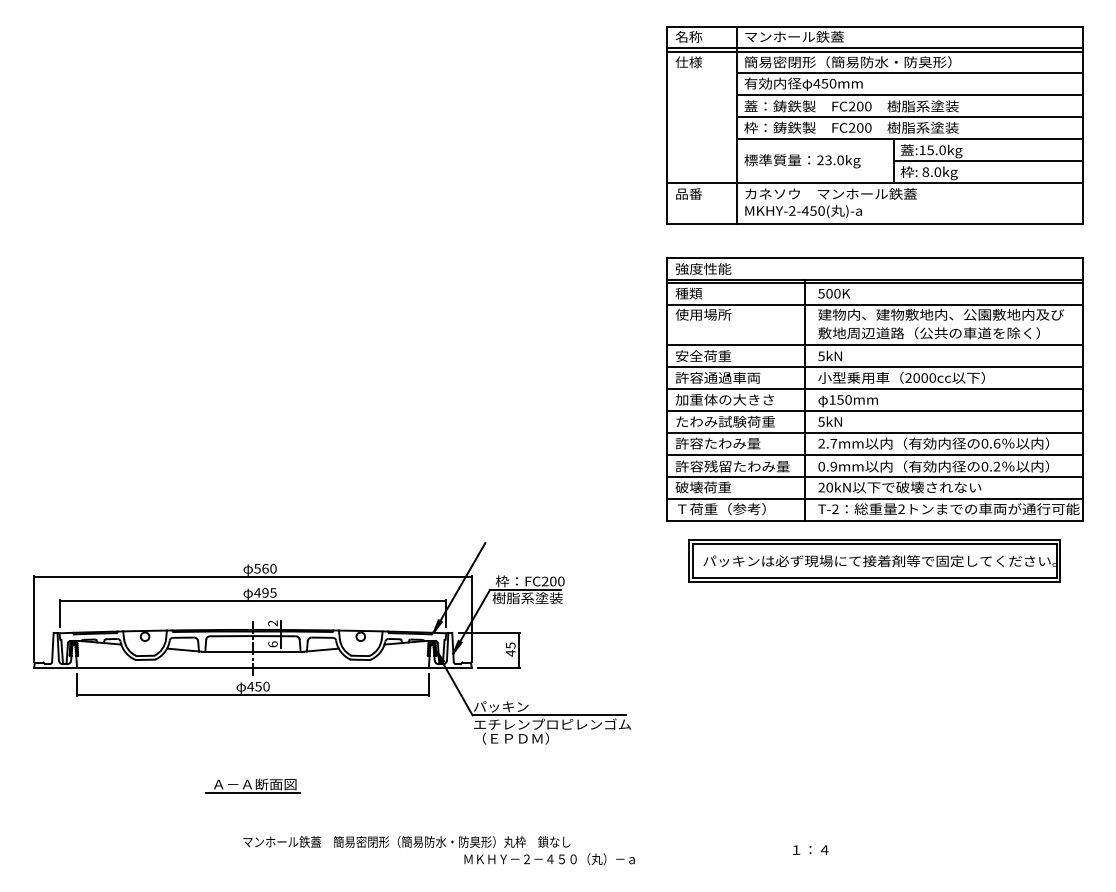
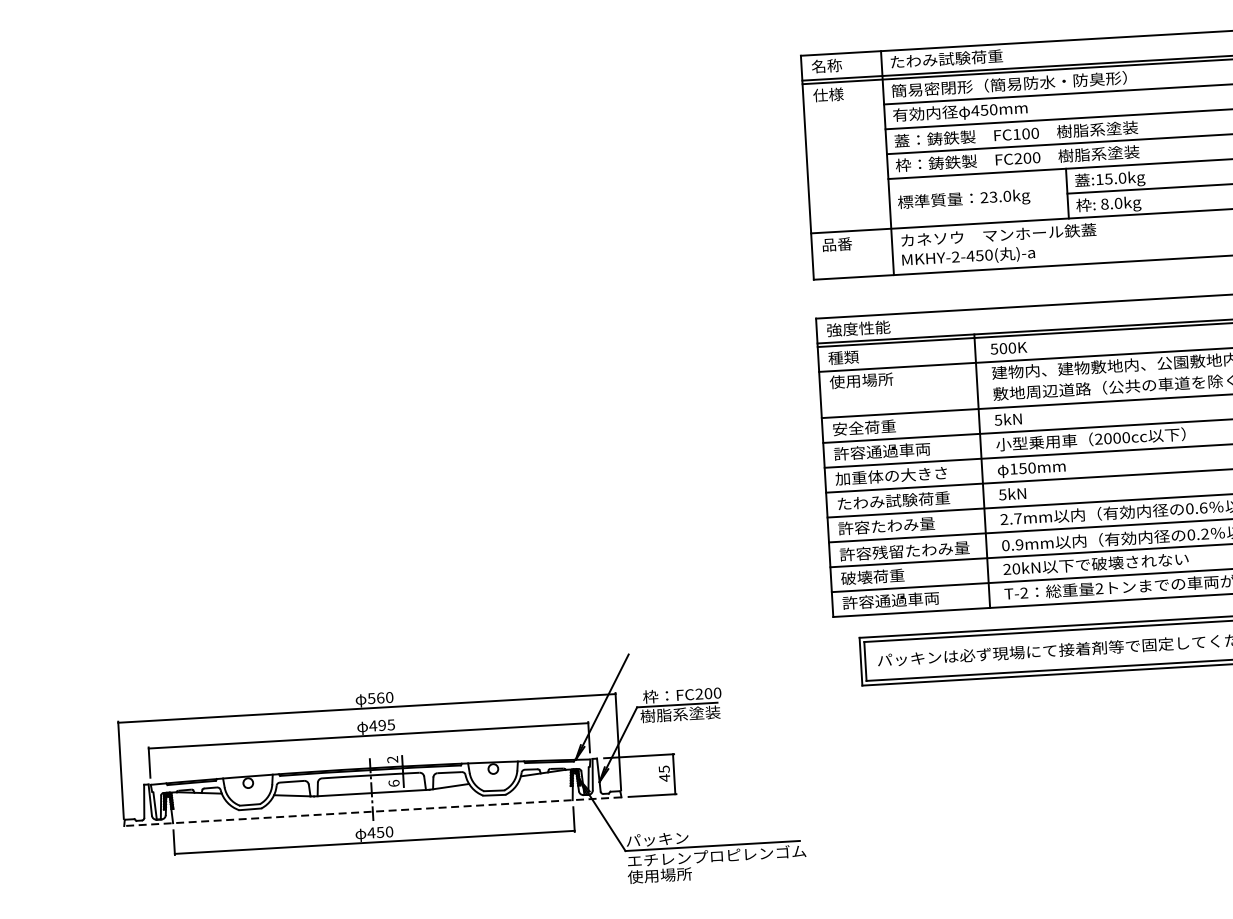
text: (794, 36) -> (946, 58), マンホール鉄蓋 -> たわみ試験荷重
text: (852, 106) -> (1017, 134), FC200 -> FC100
text: (720, 509) -> (893, 600), Ｔ荷重（参考） -> 許容通過車両
line: (252, 668) -> (372, 812), solid -> dashed
text: (510, 738) -> (670, 874), （ＥＰＤＭ） -> 使用場所

